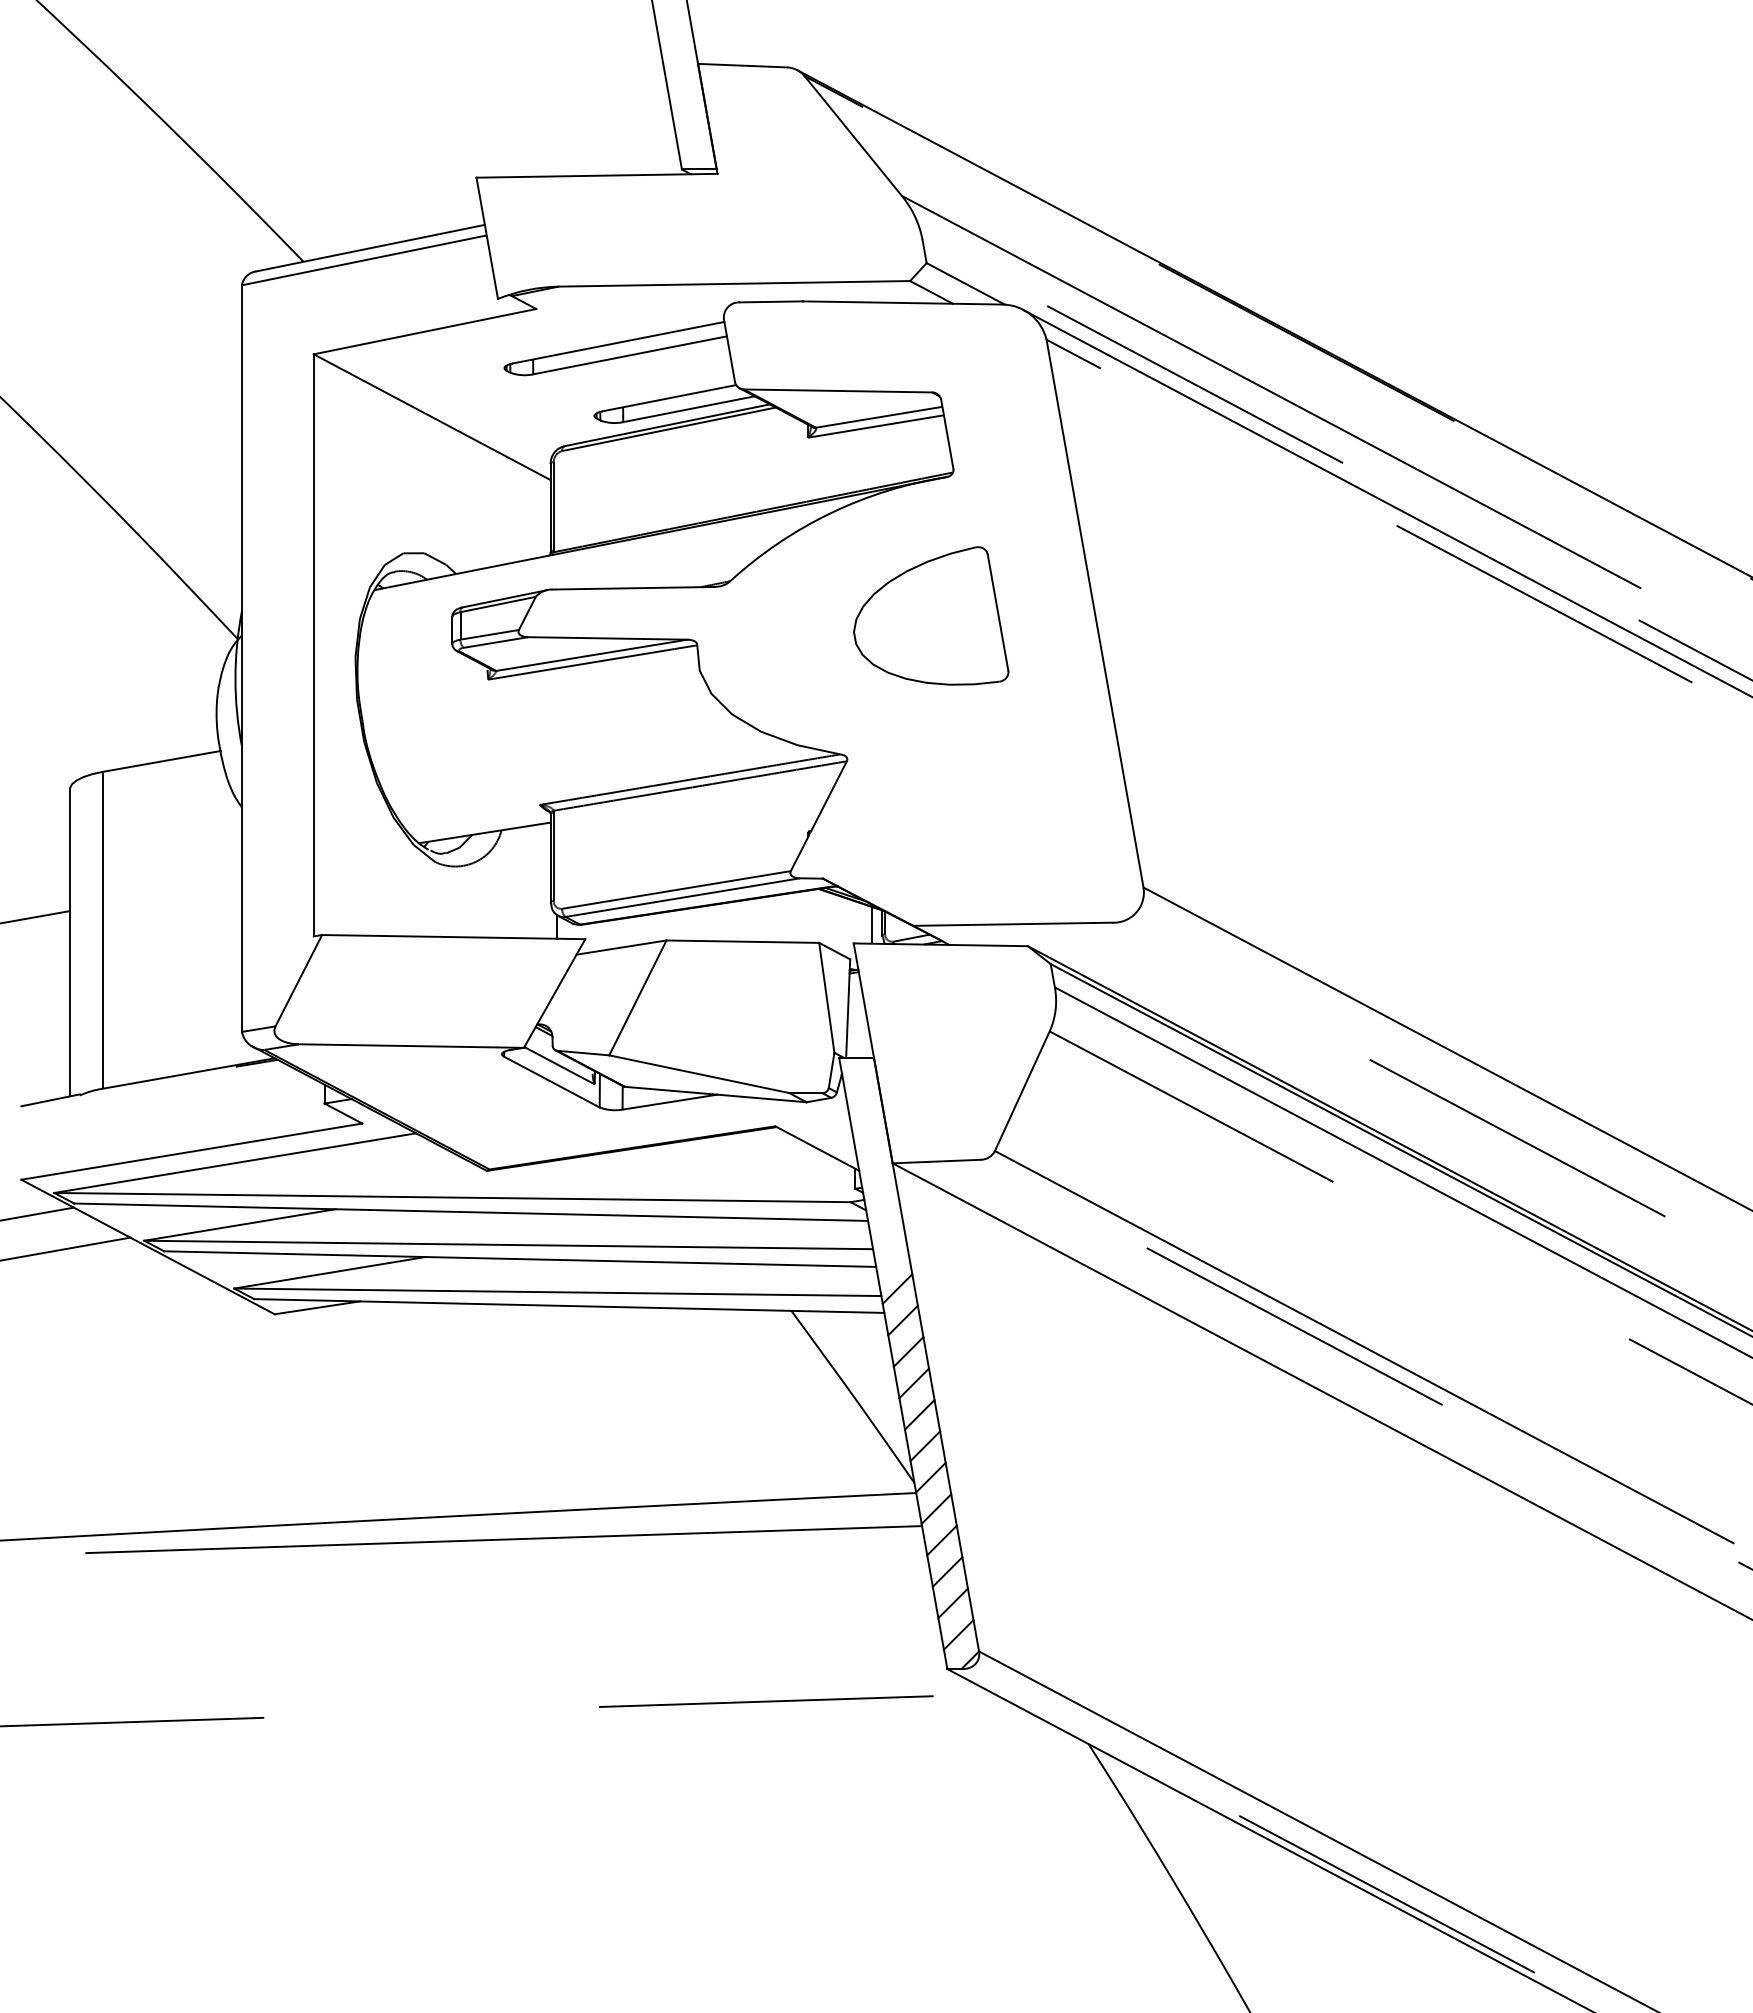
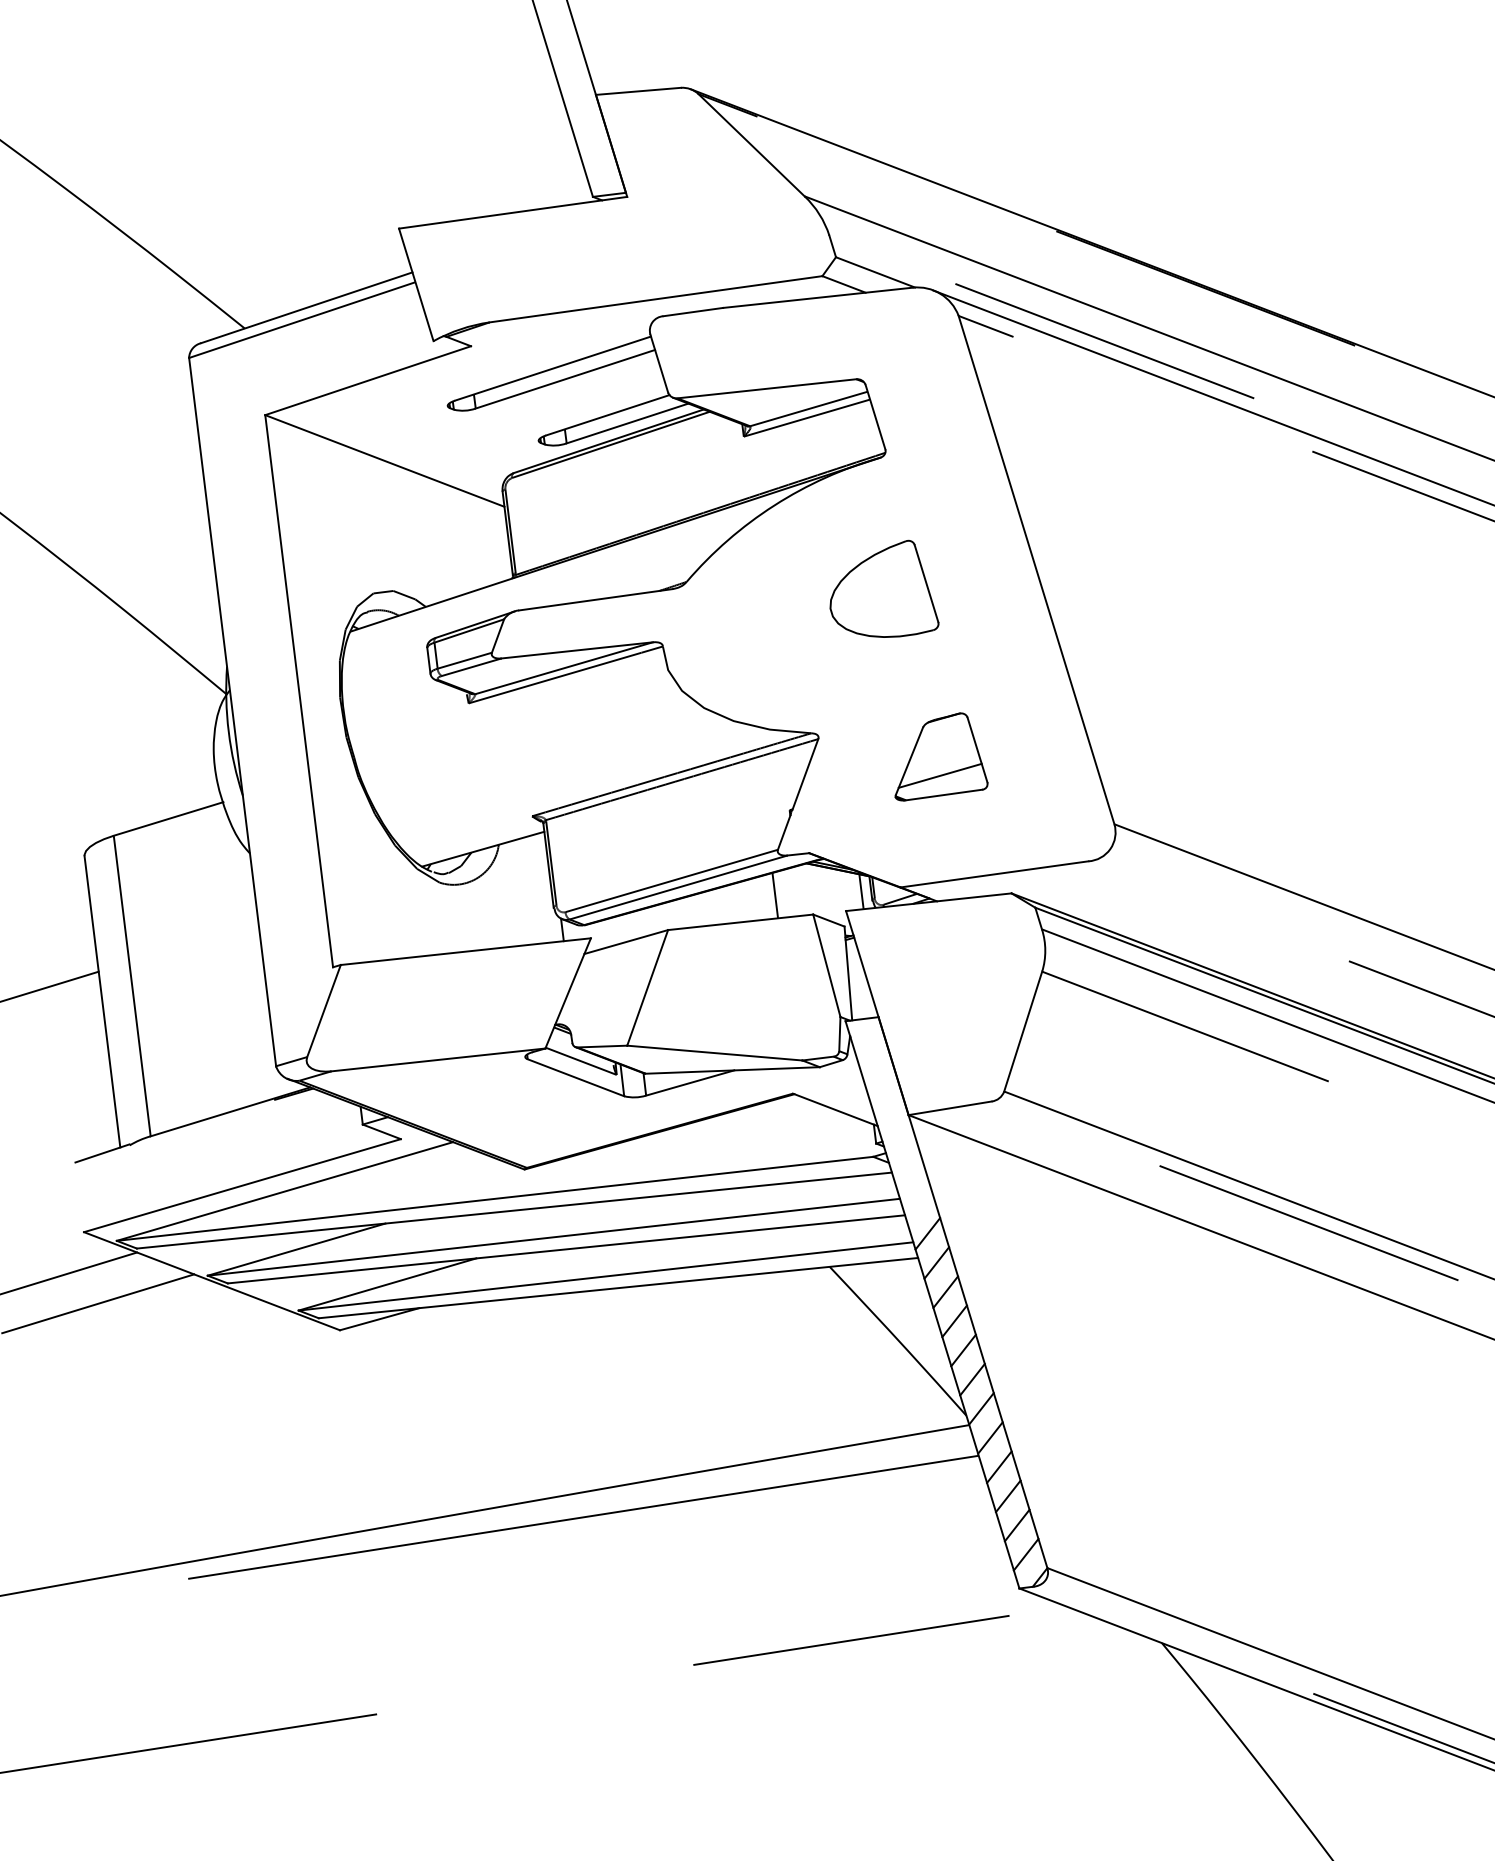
part: (931, 615) -> (881, 590), size x0.71
part: (967, 793) -> (936, 755), added
line: (782, 918) -> (775, 895), added

